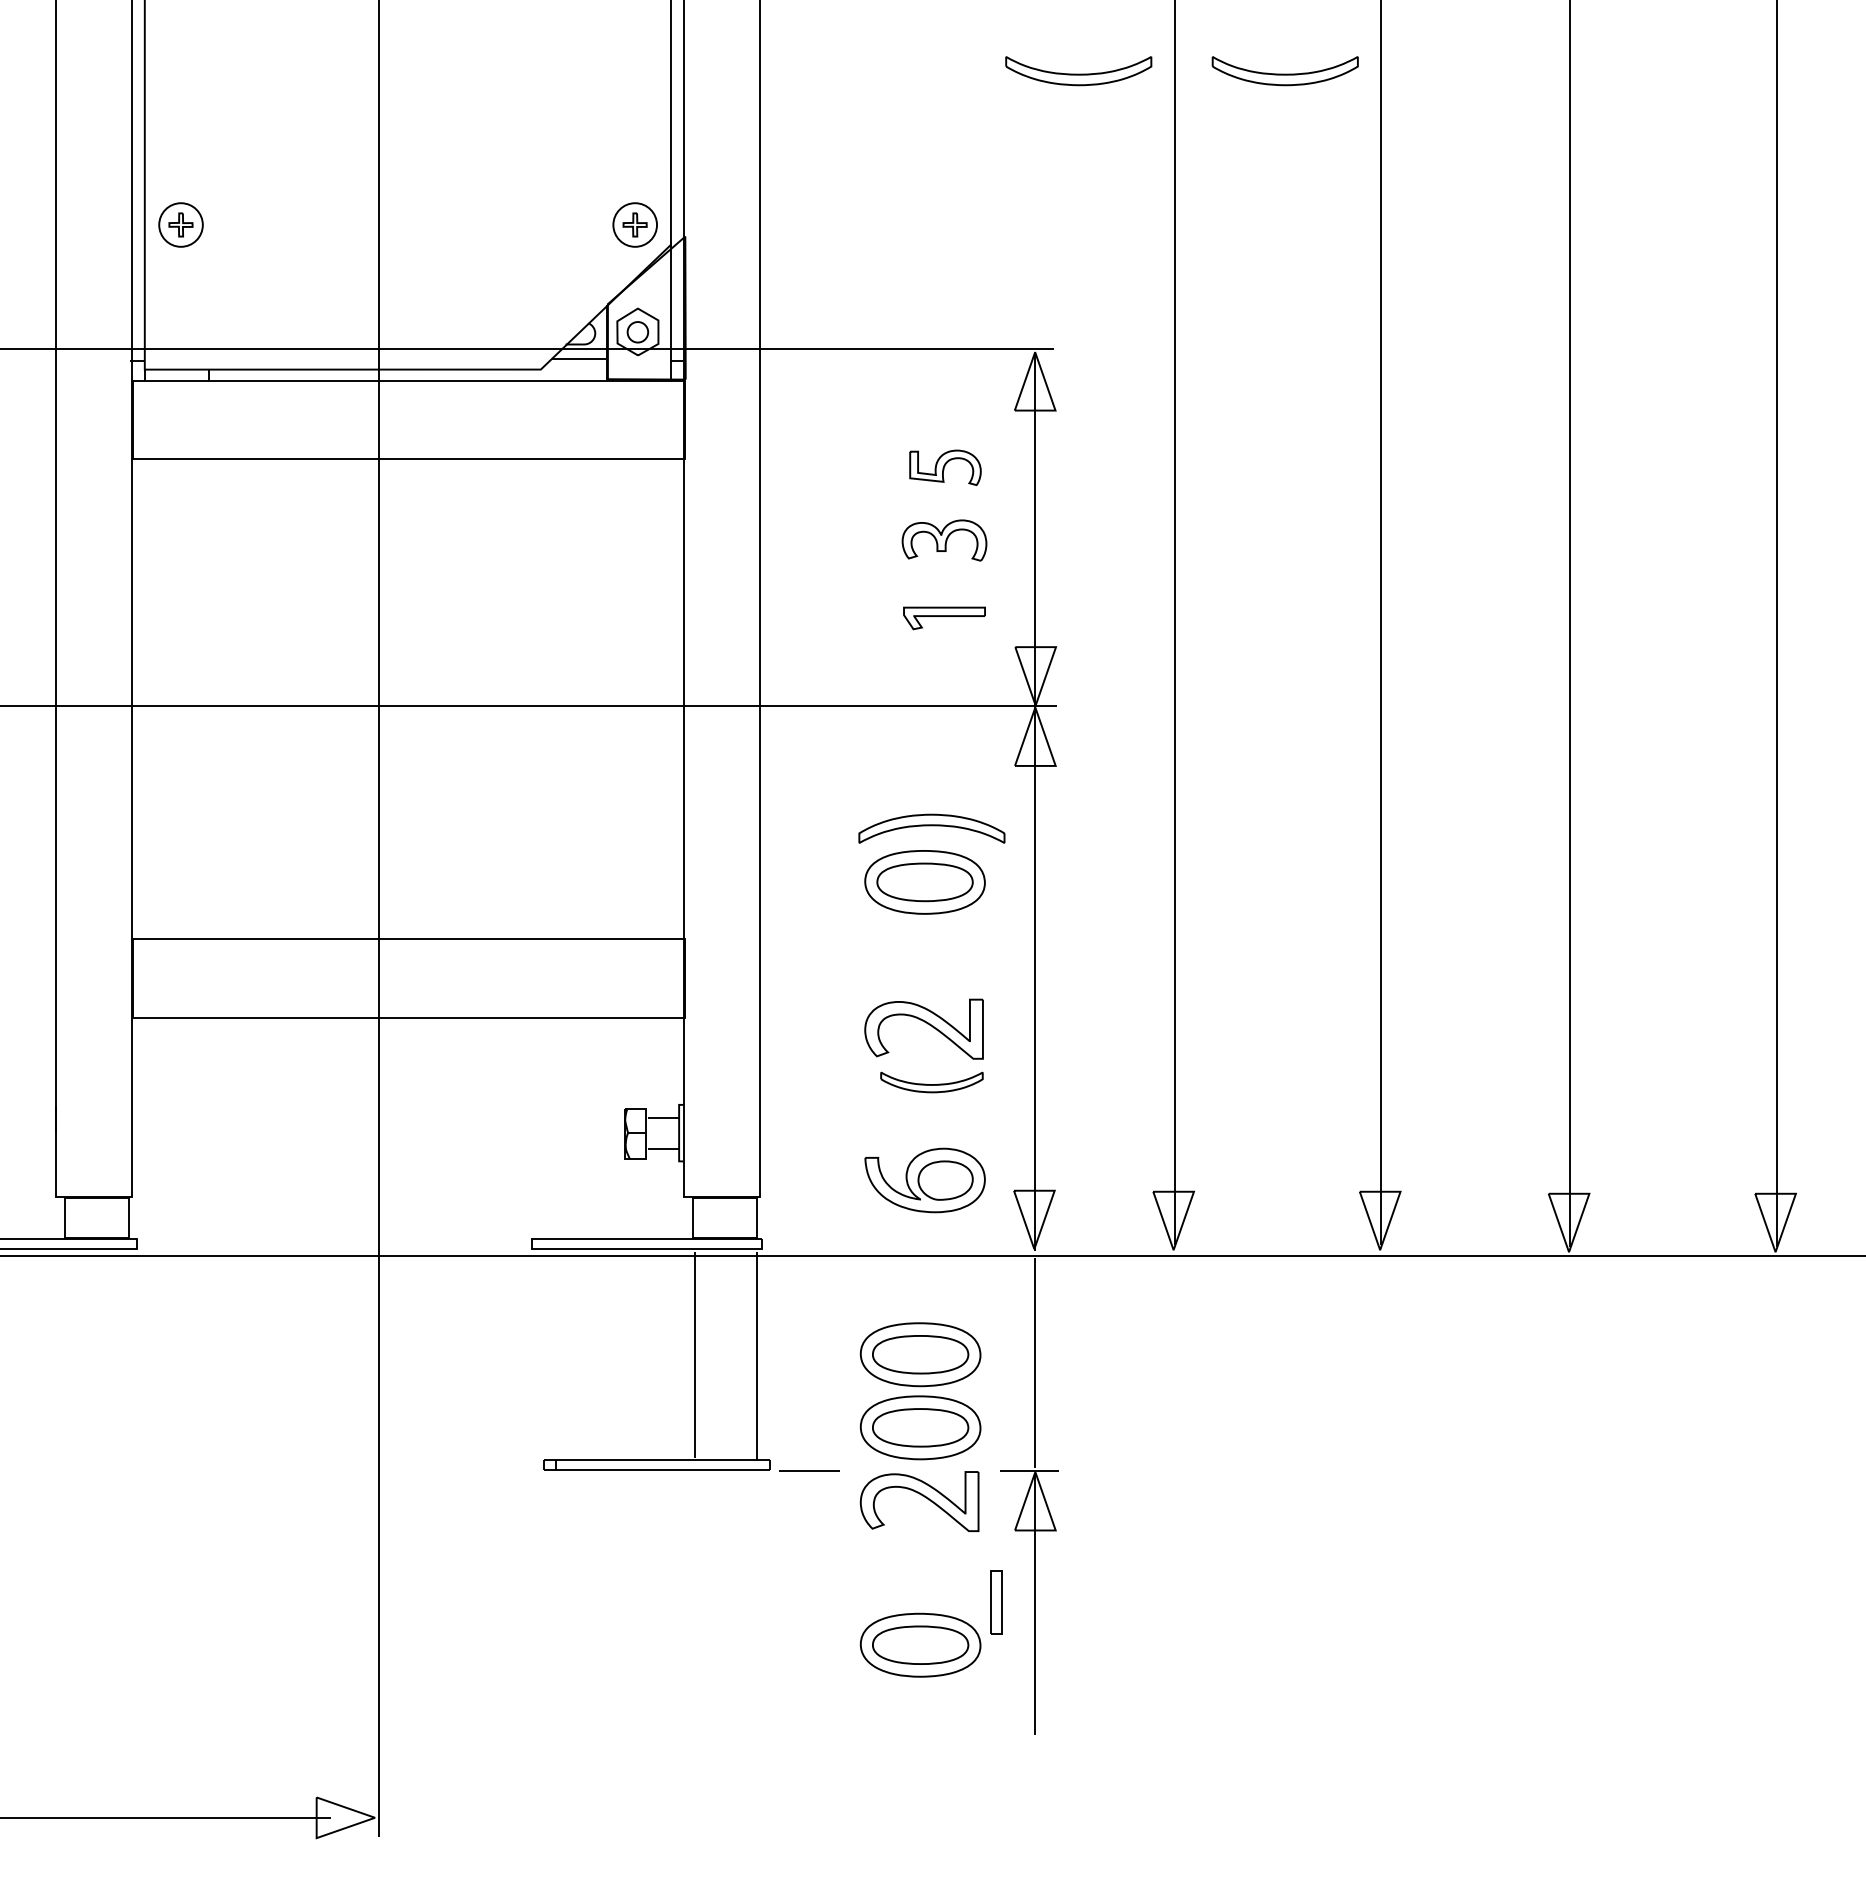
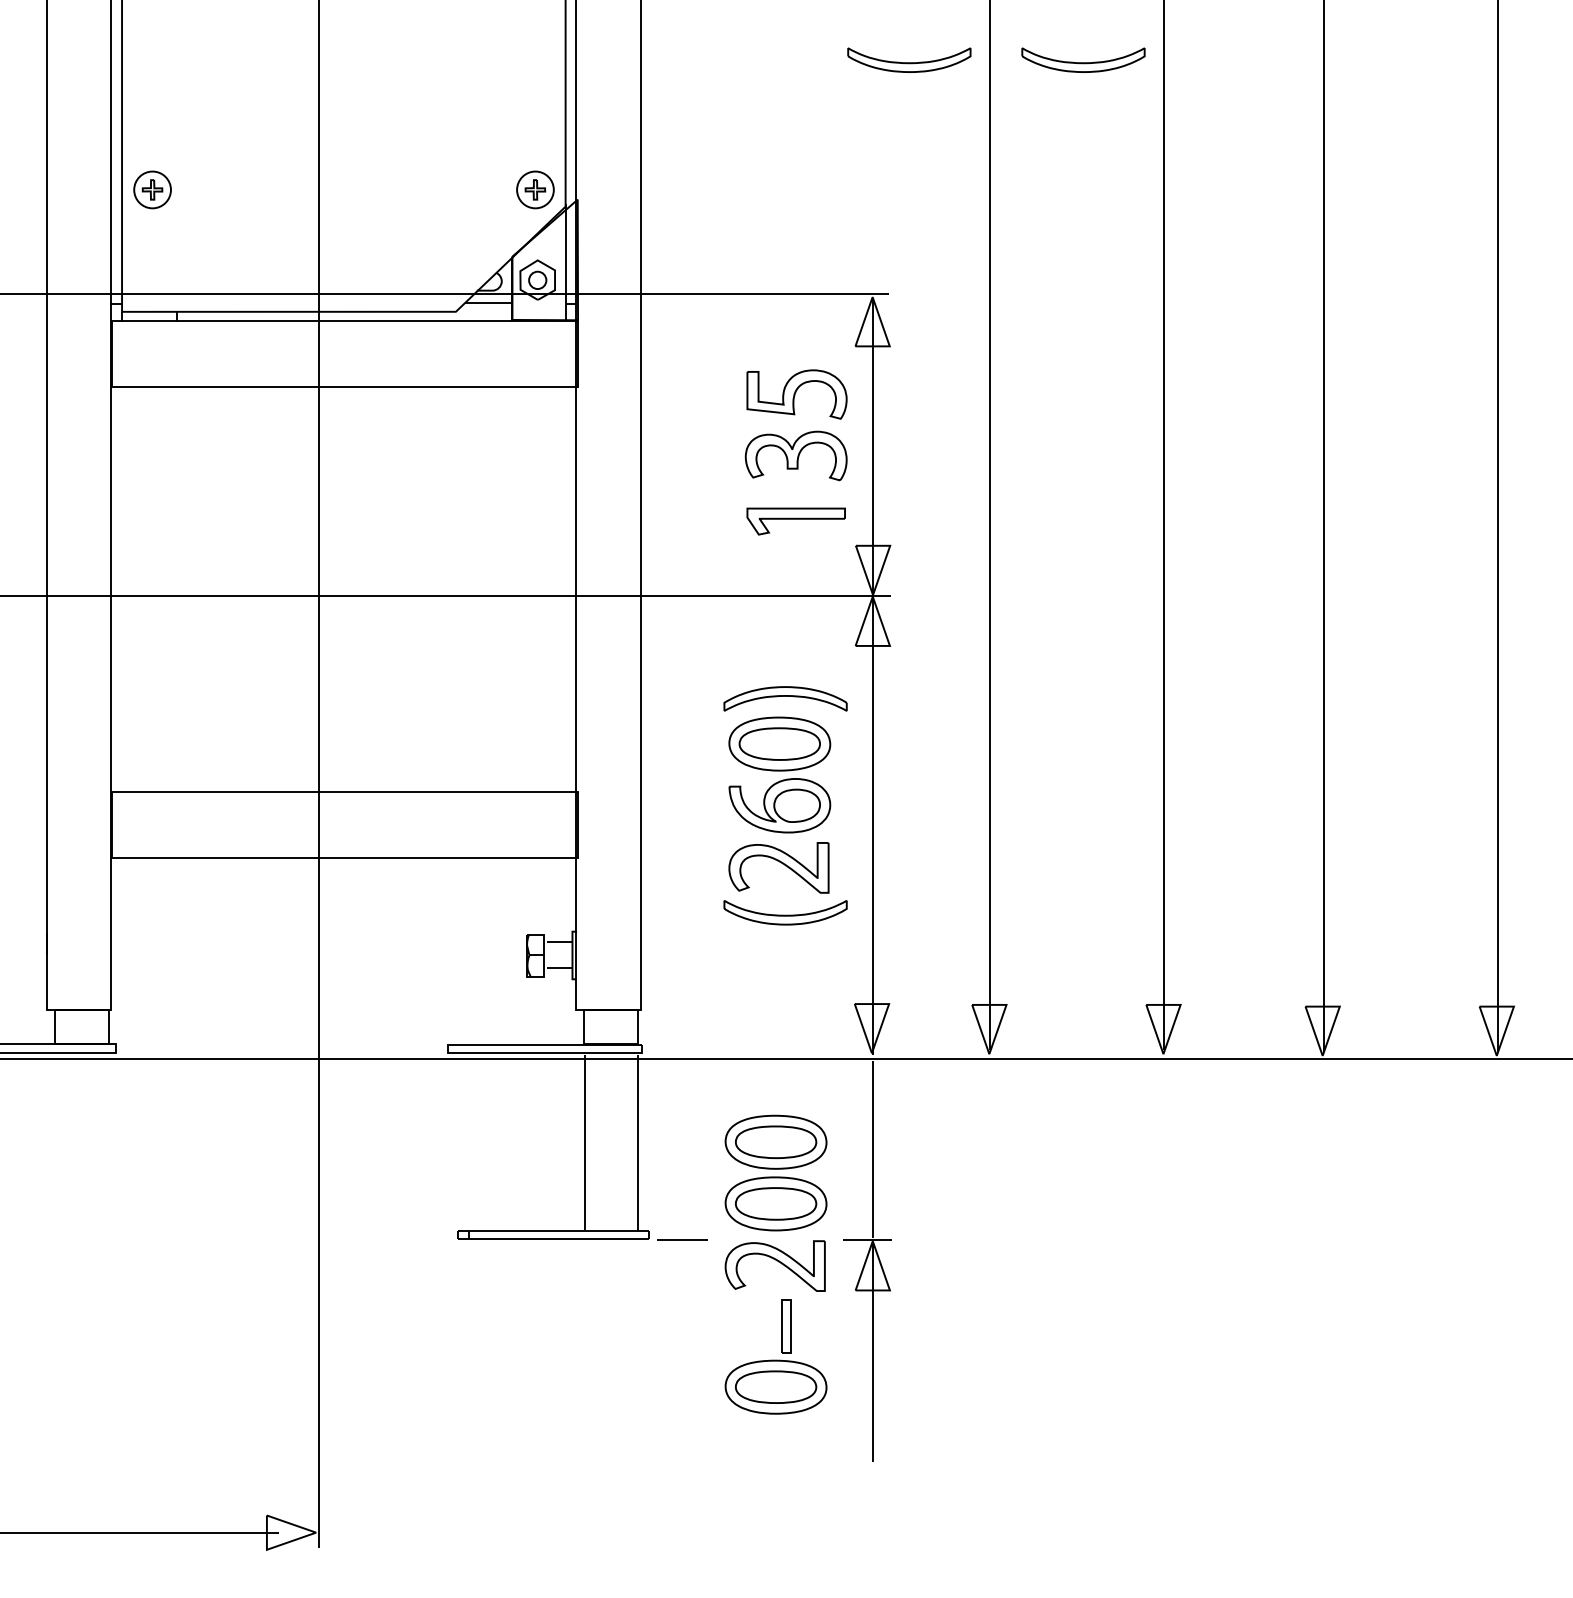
part: (945, 467) -> (797, 394), size x1.67
part: (944, 540) -> (796, 455), size x1.43
part: (944, 618) -> (796, 521), size x1.43
part: (931, 1082) -> (785, 912), size x1.43
part: (924, 1180) -> (779, 805), moved
part: (996, 1602) -> (786, 1326), moved

